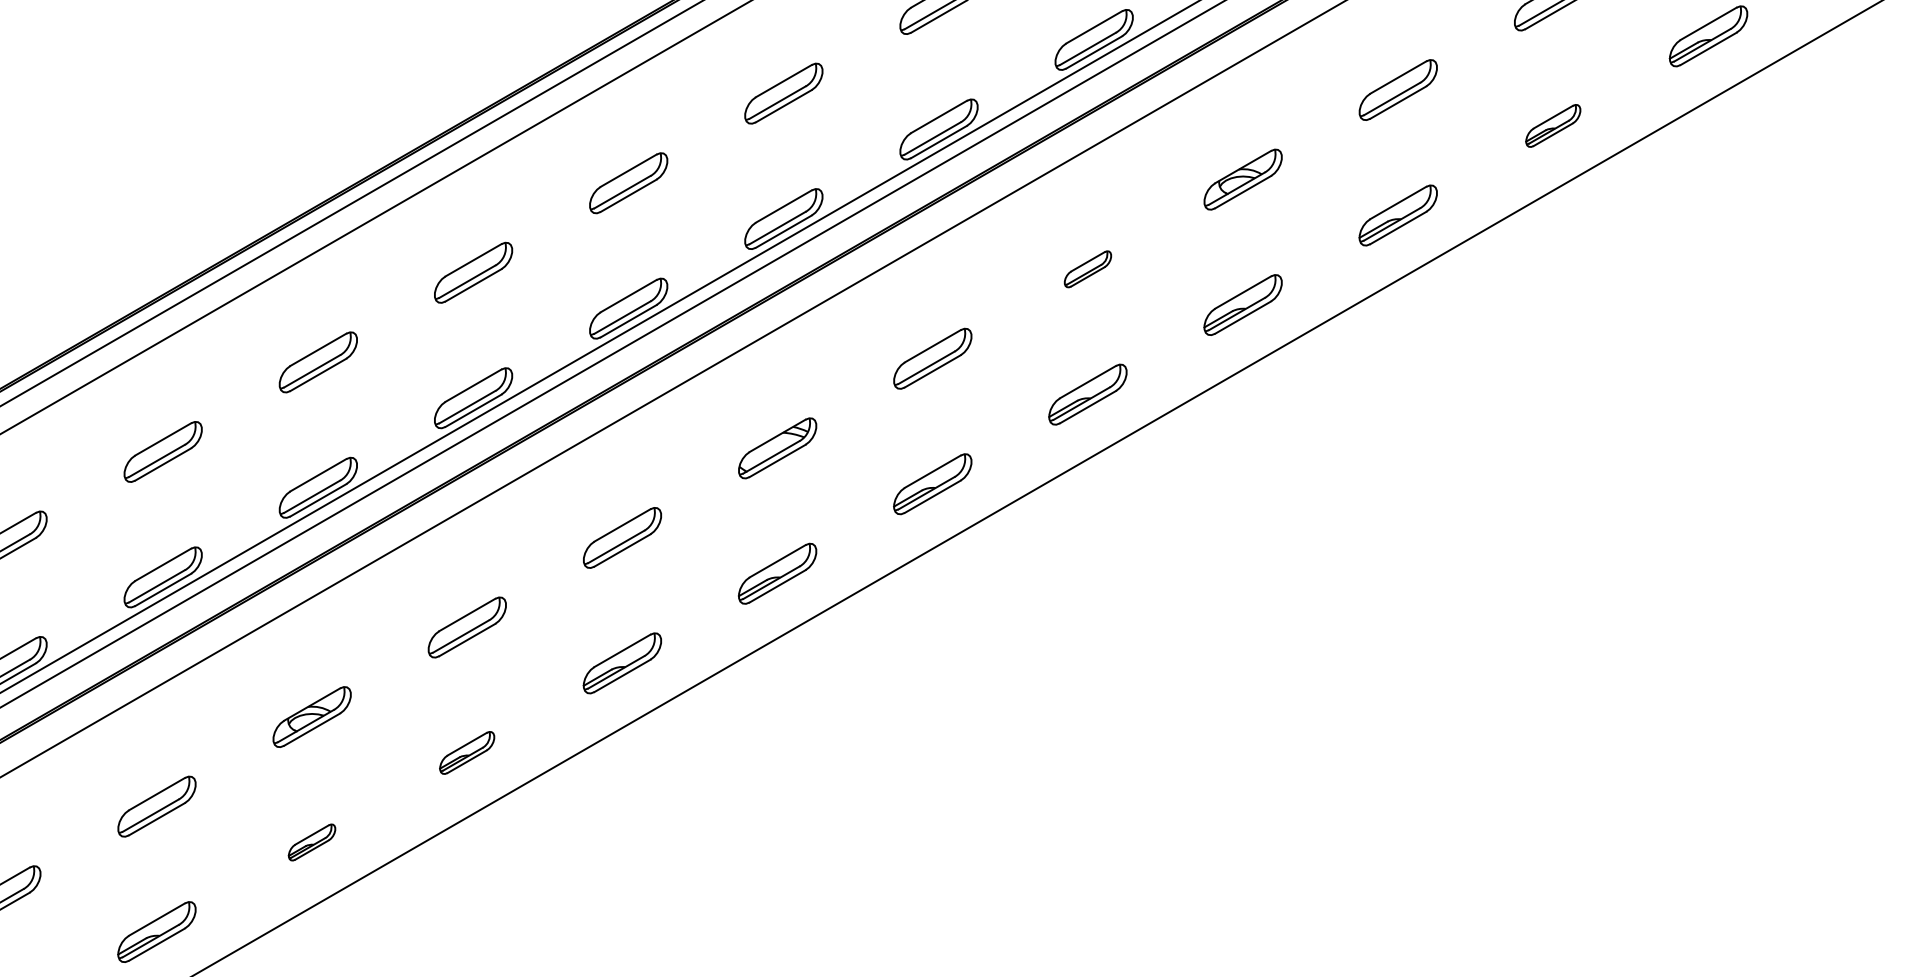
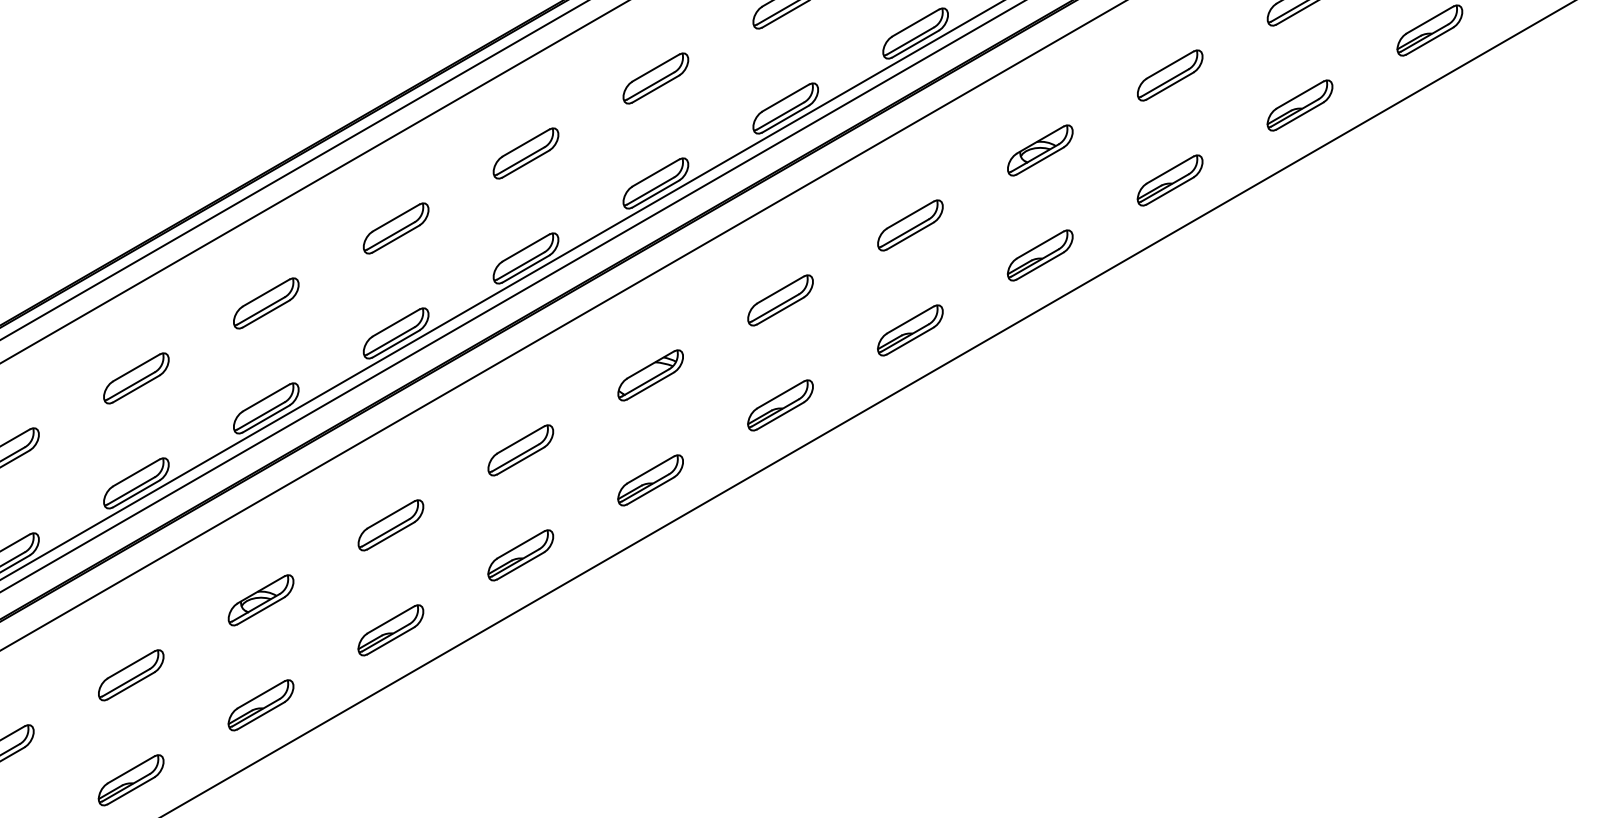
part: (1552, 125) -> (1299, 105), size x1.43
part: (1087, 269) -> (910, 225), size x1.67
part: (466, 752) -> (390, 629), size x1.43
part: (311, 842) -> (260, 705), size x1.67

